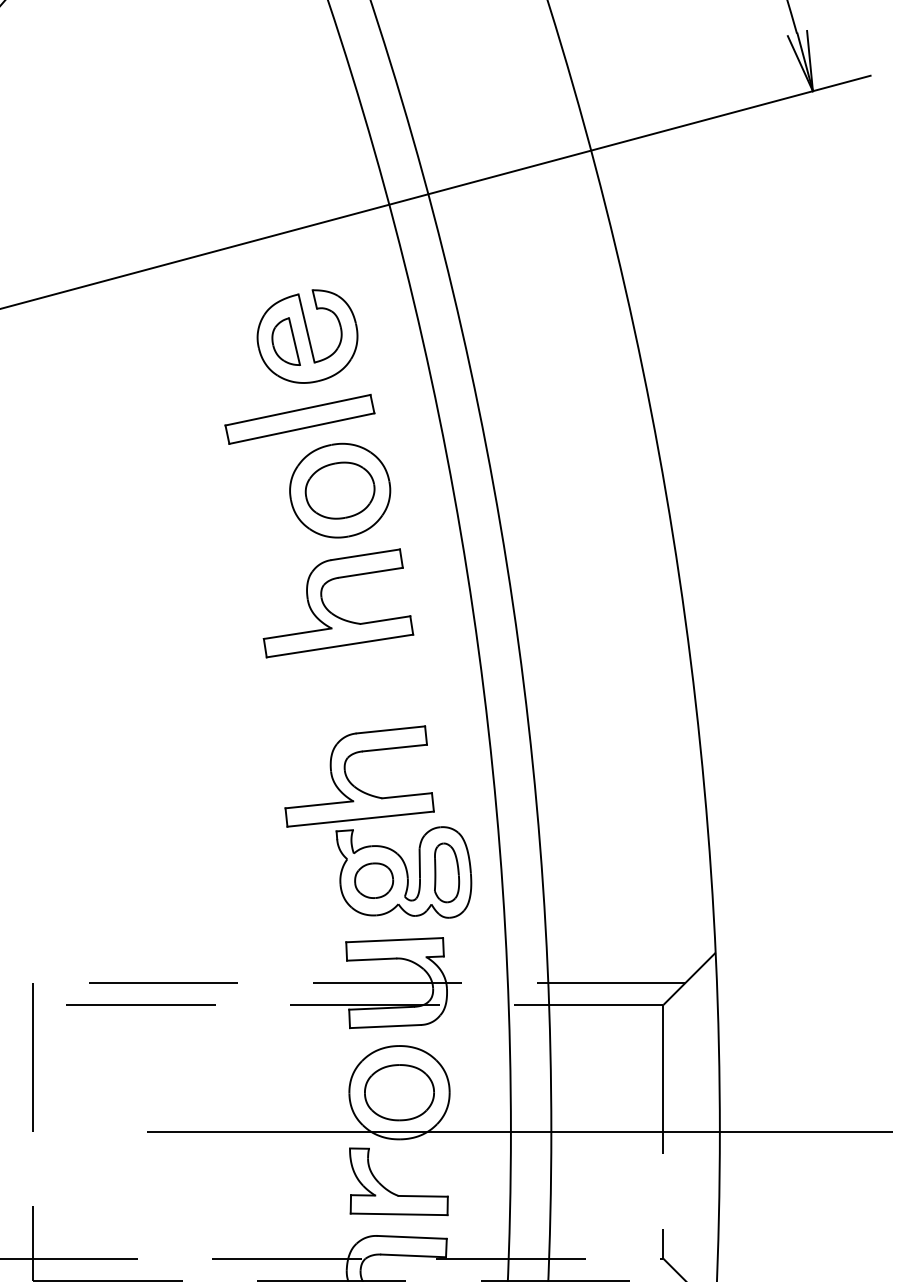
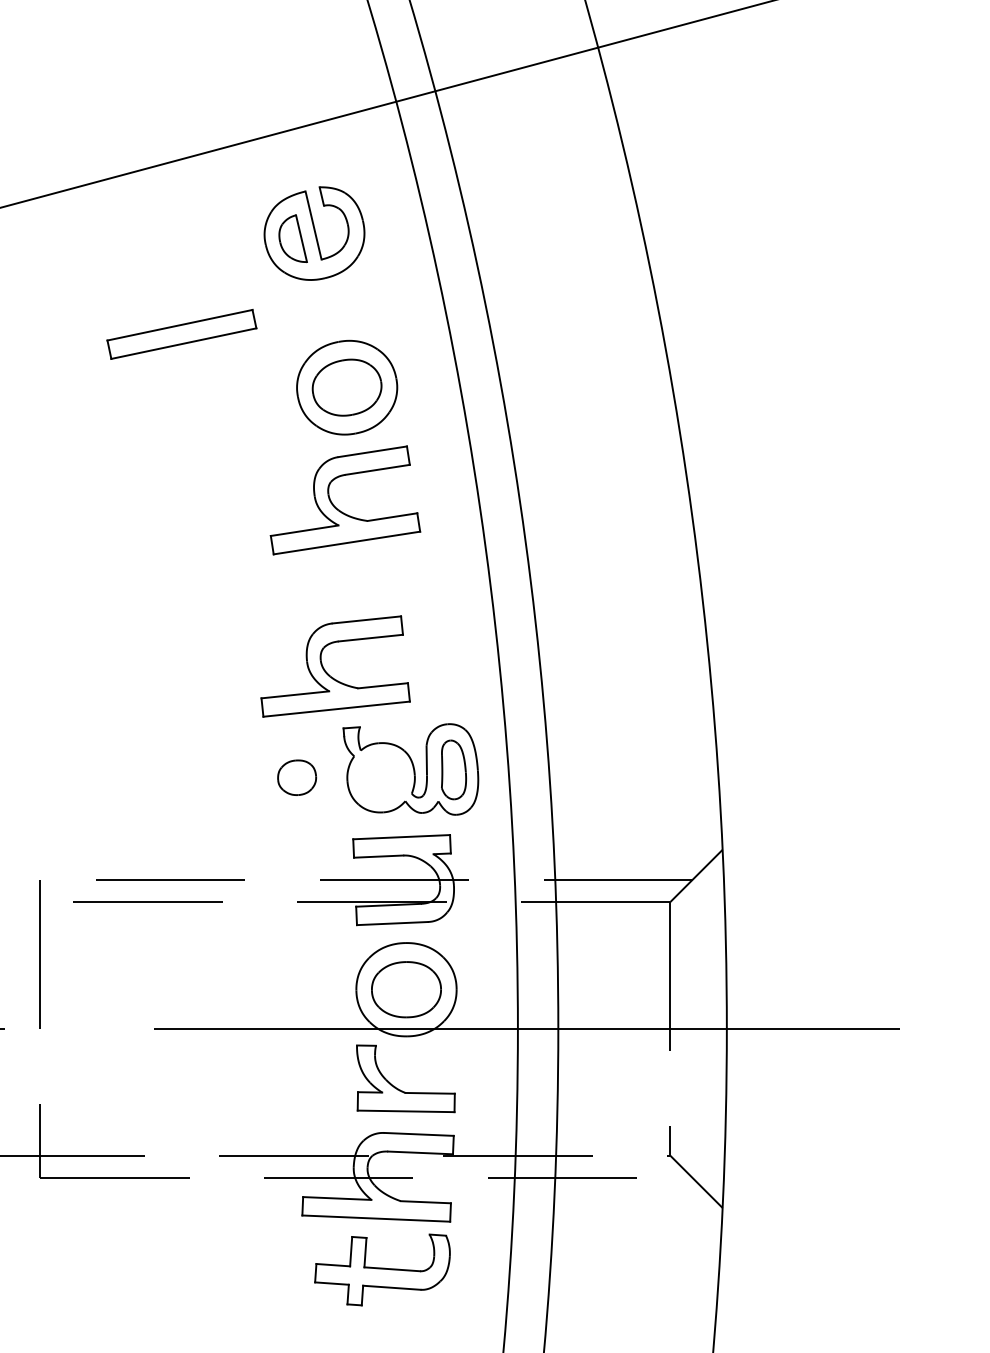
part: (299, 419) -> (181, 334), moved
part: (352, 783) -> (328, 673), moved
part: (374, 880) -> (297, 777), moved

